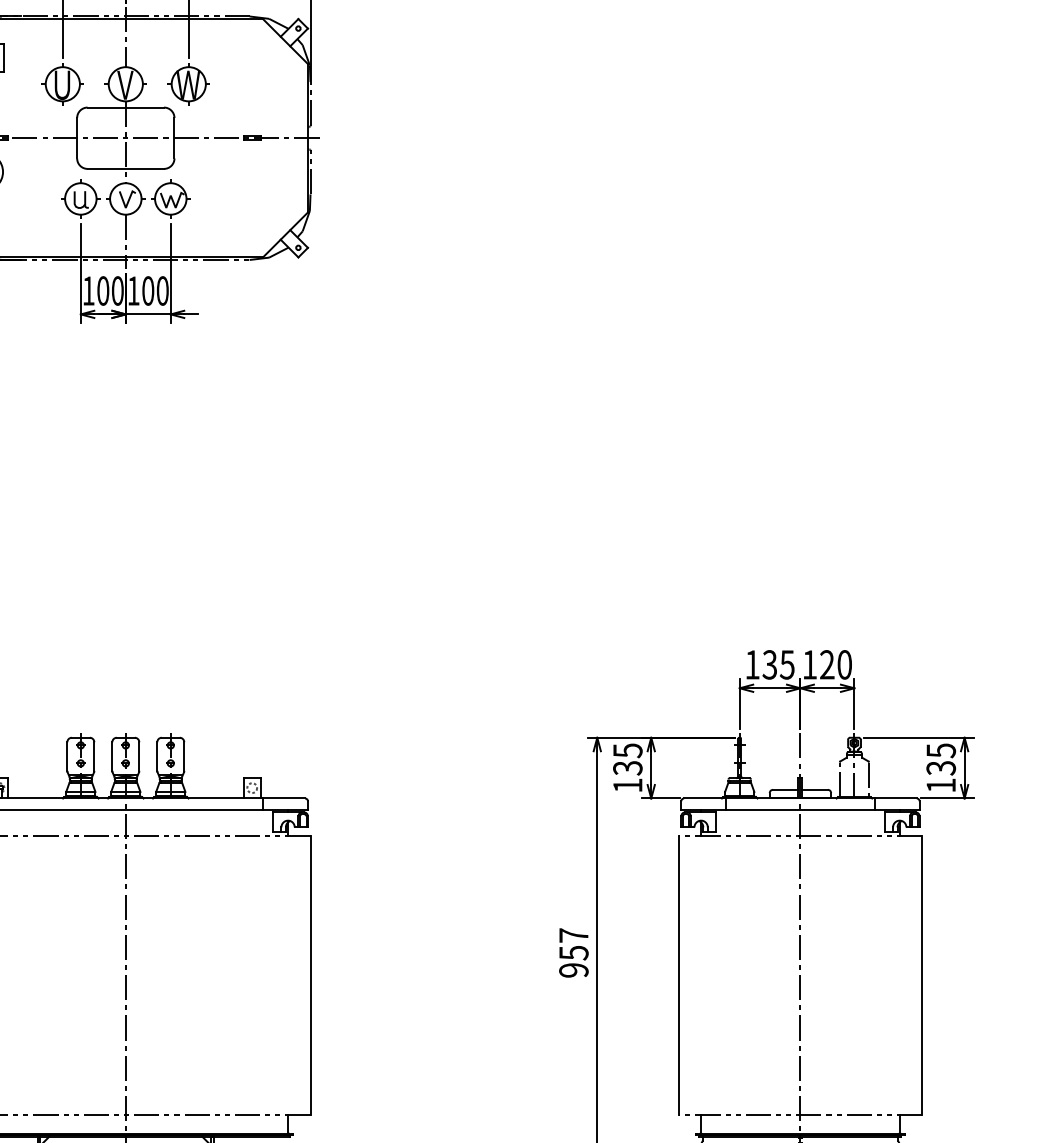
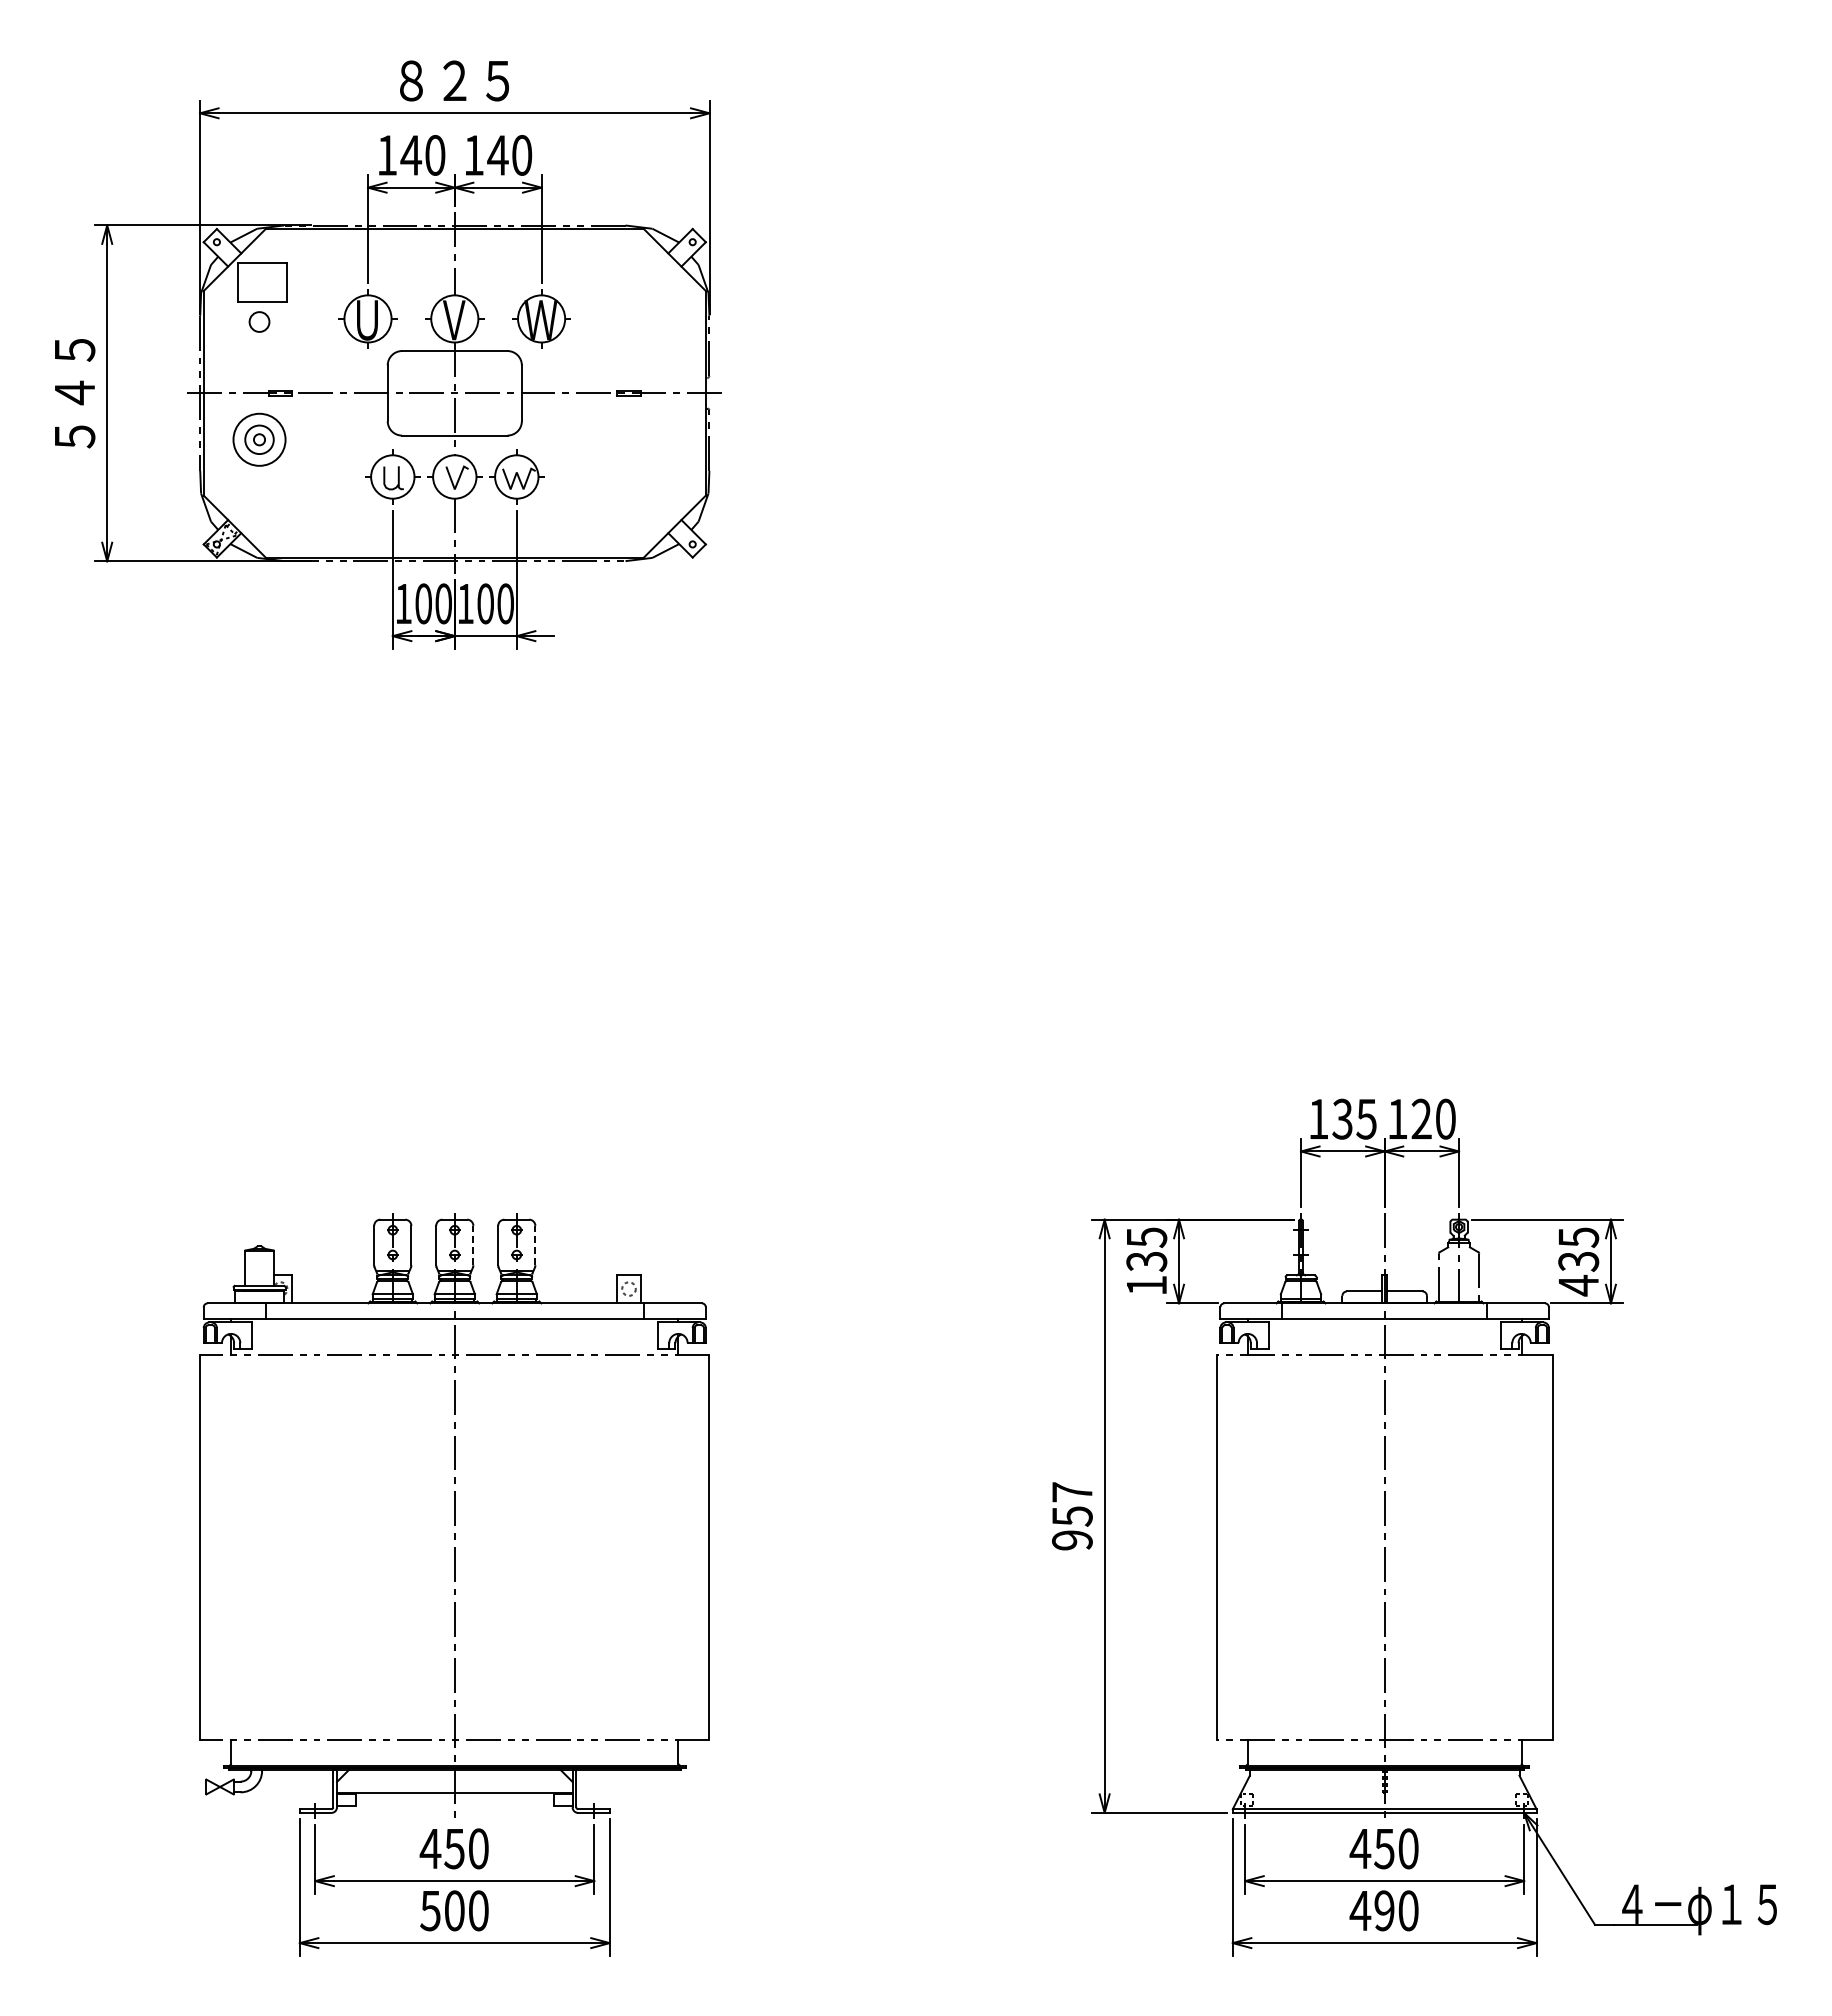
line: (139, 756) -> (473, 1245), solid -> dashed
line: (184, 756) -> (535, 1245), solid -> dashed
text: (941, 785) -> (1578, 1285), 135 -> 435

